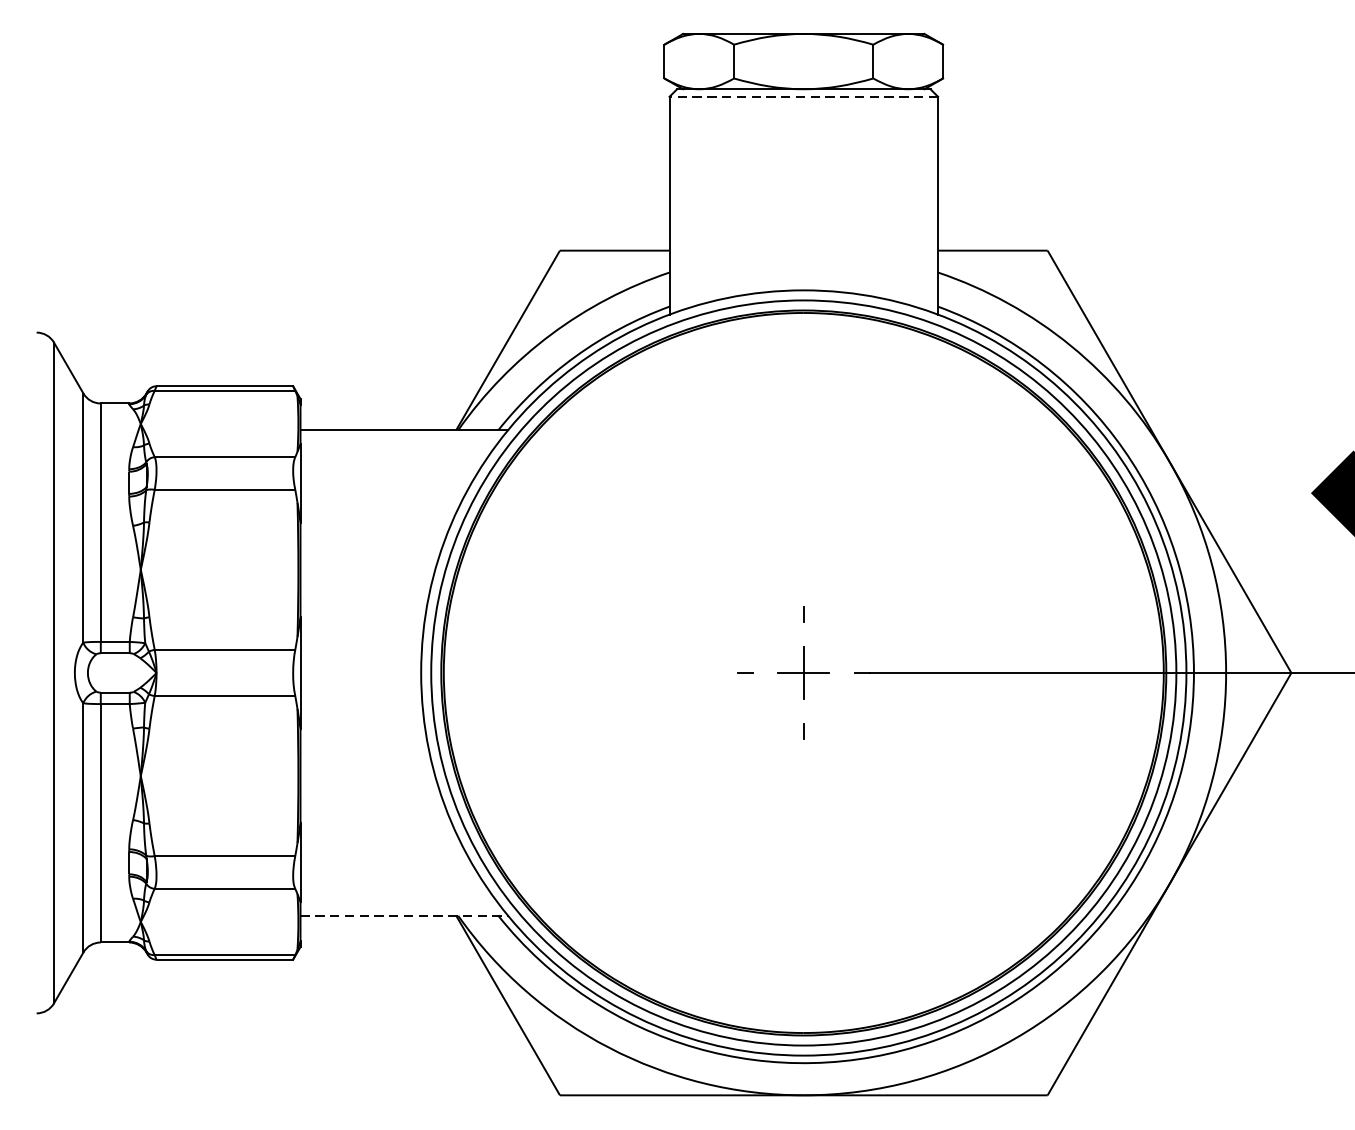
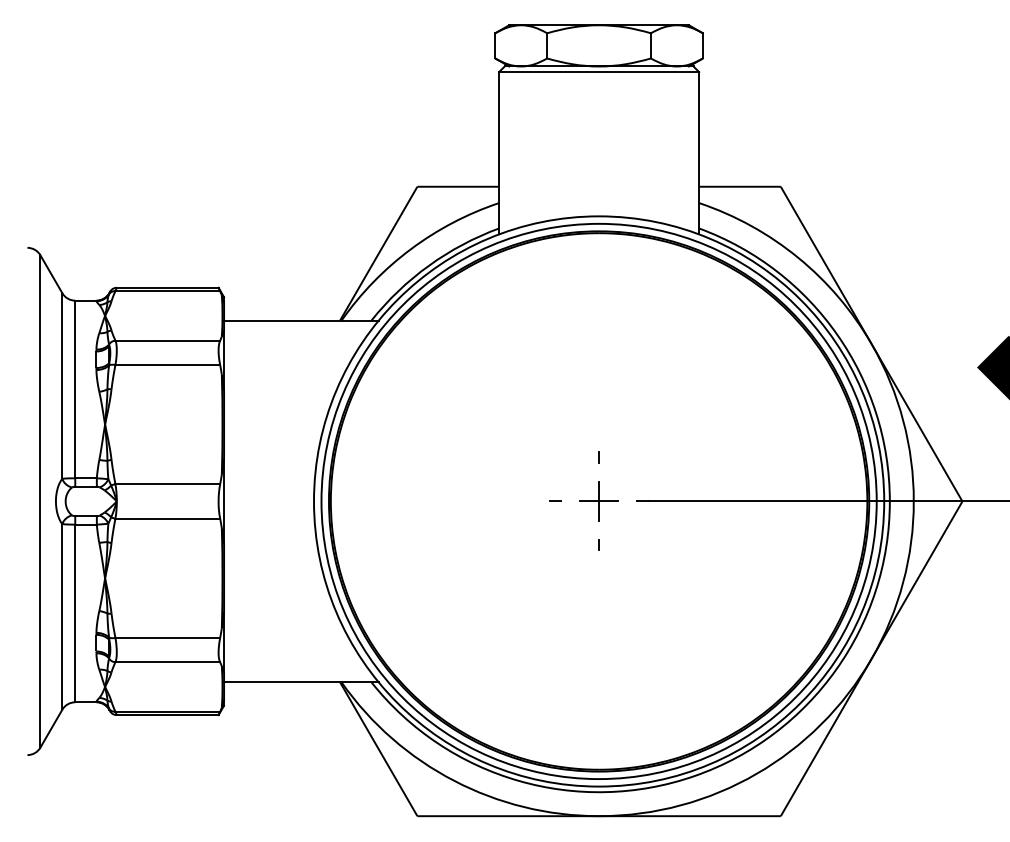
line: (802, 97) -> (598, 72), dashed -> solid
line: (404, 915) -> (301, 682), dashed -> solid

